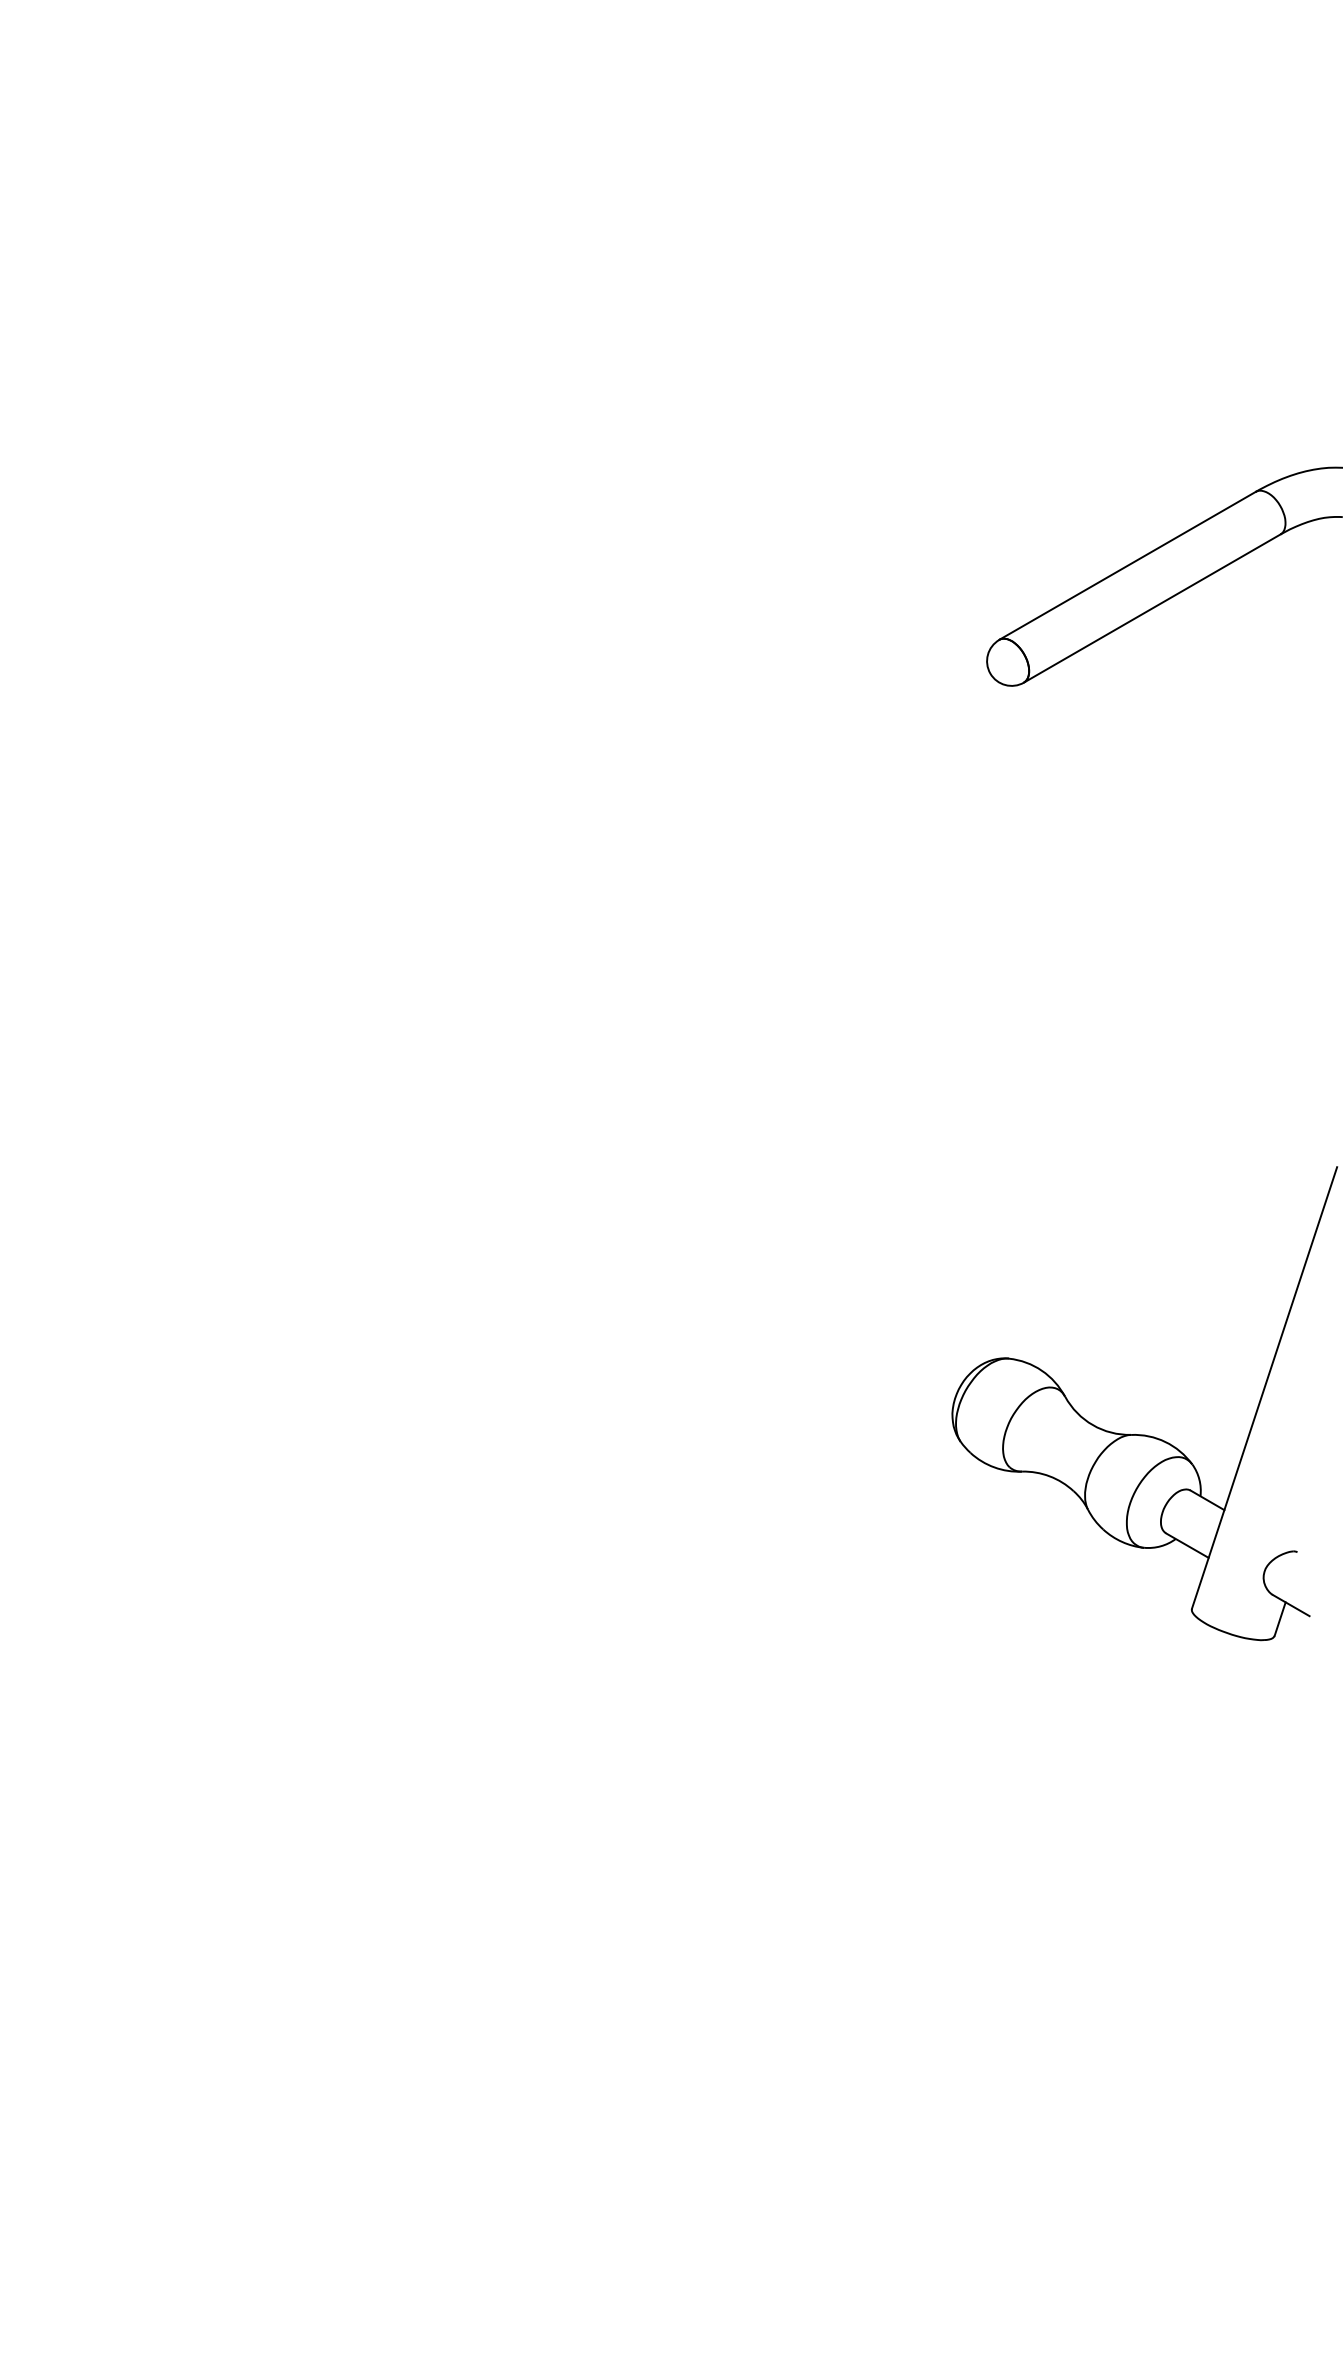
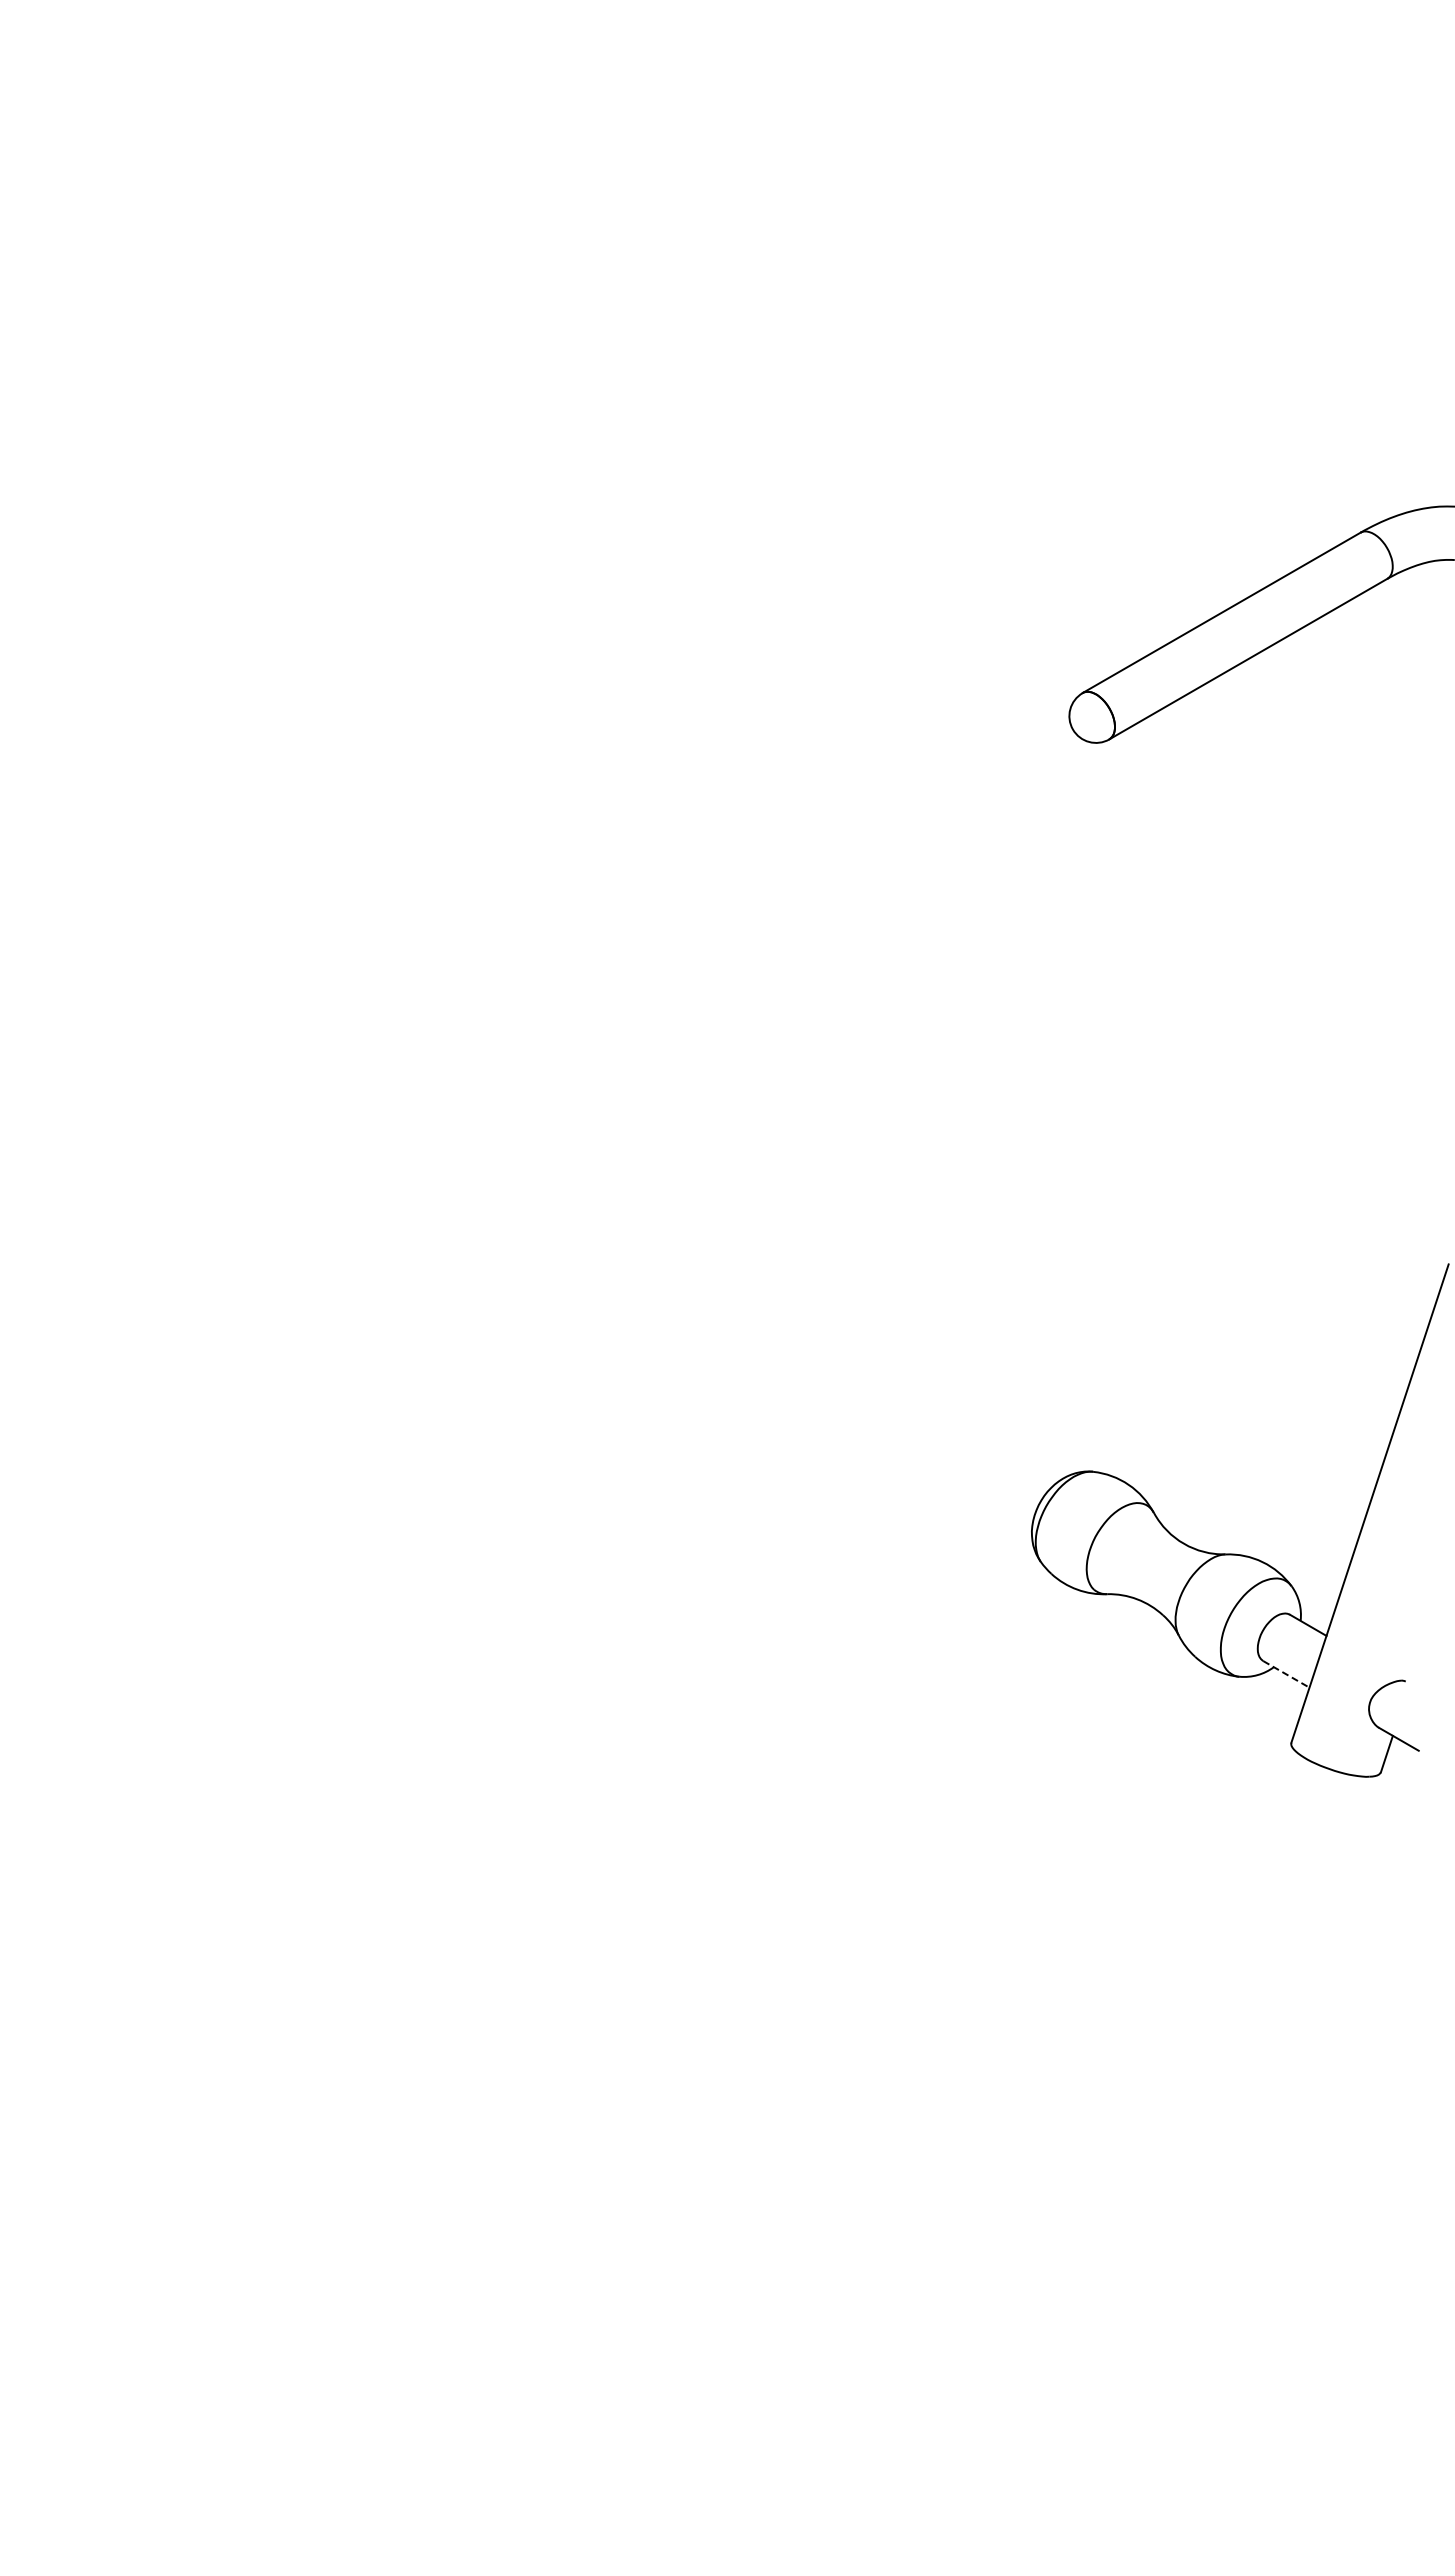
line: (1187, 1545) -> (1286, 1674), solid -> dashed

